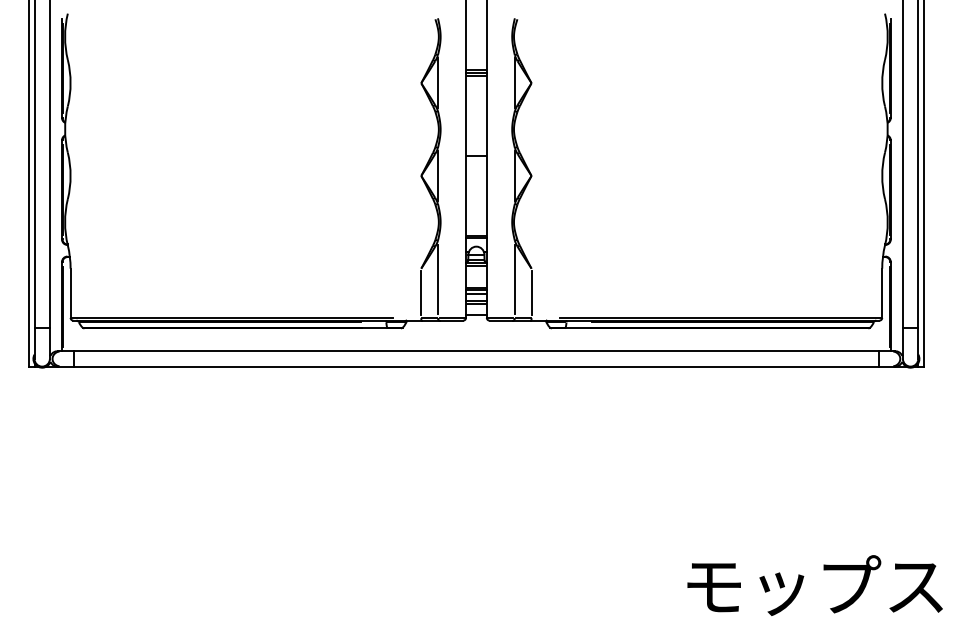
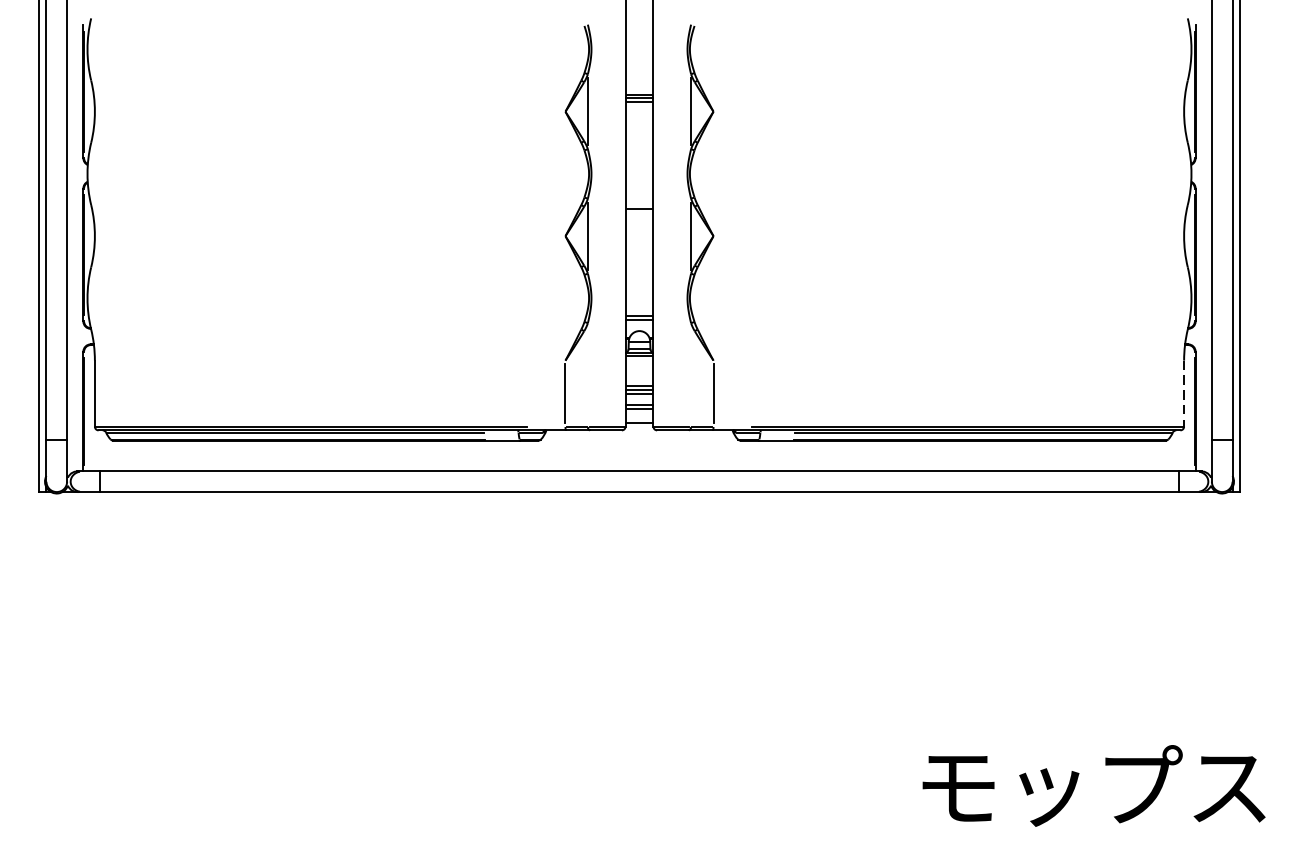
line: (437, 279) -> (587, 375), removed
line: (514, 279) -> (690, 375), removed
line: (882, 293) -> (1184, 393), solid -> dashed

